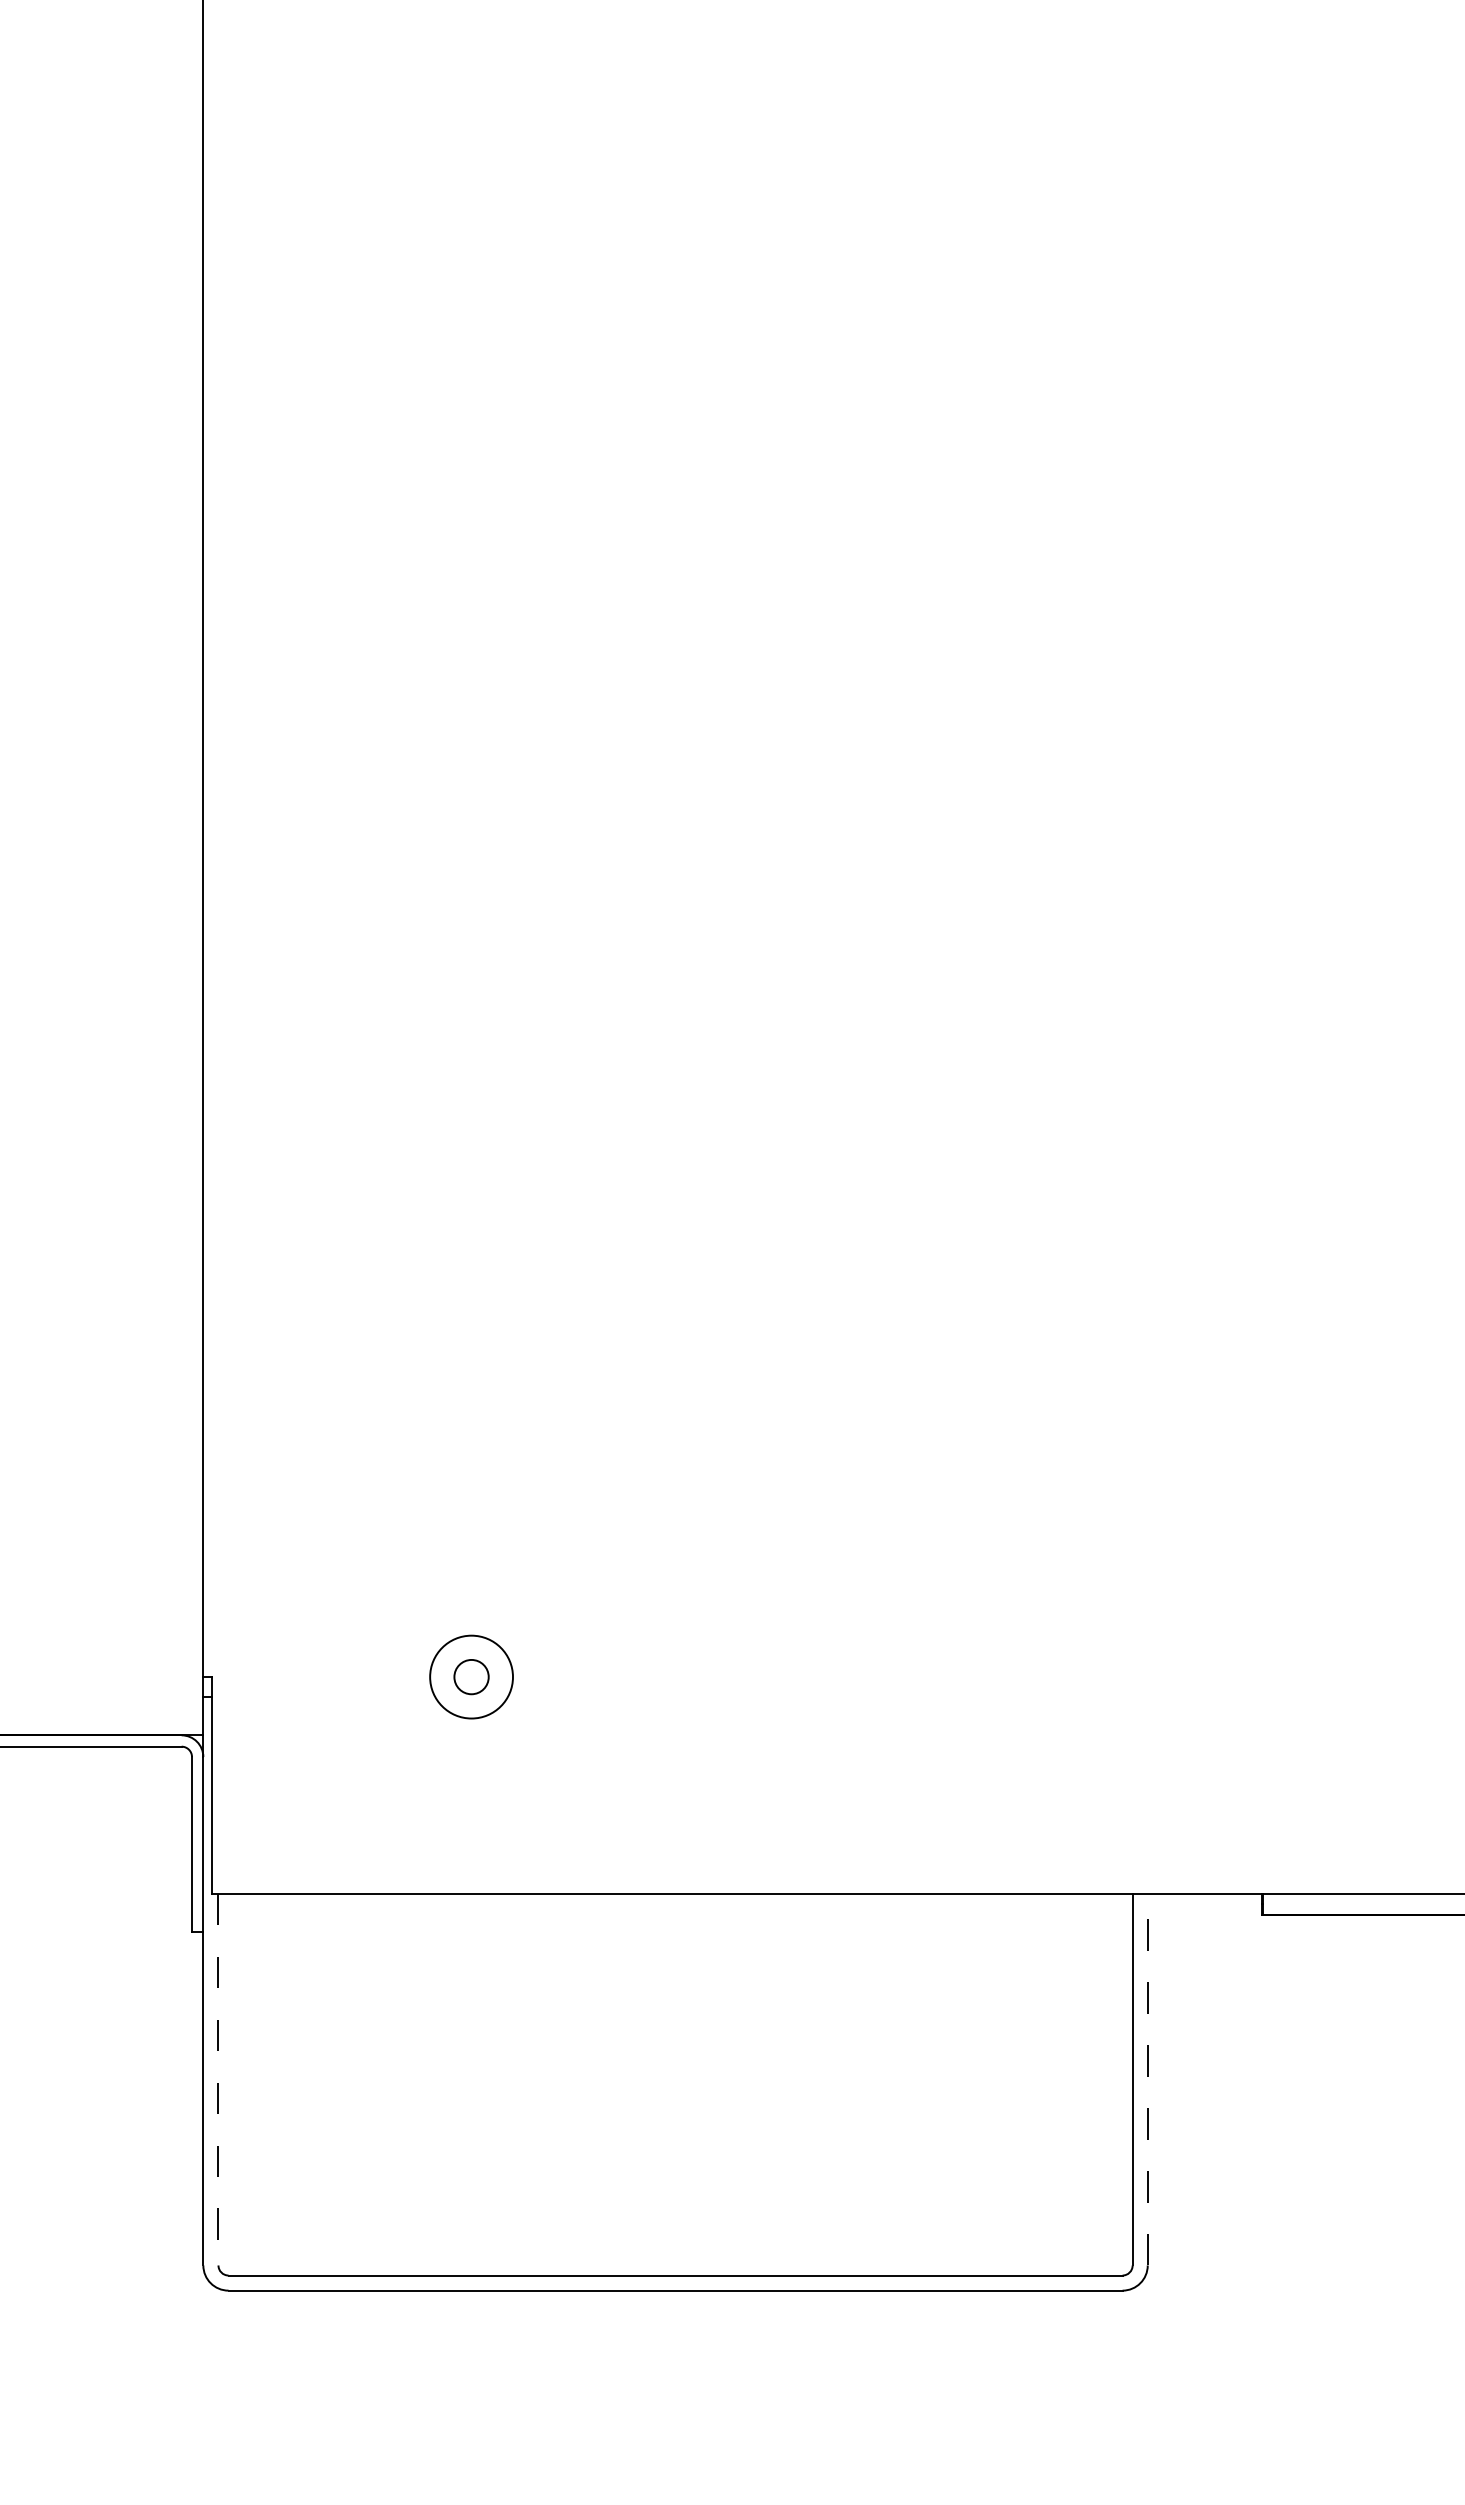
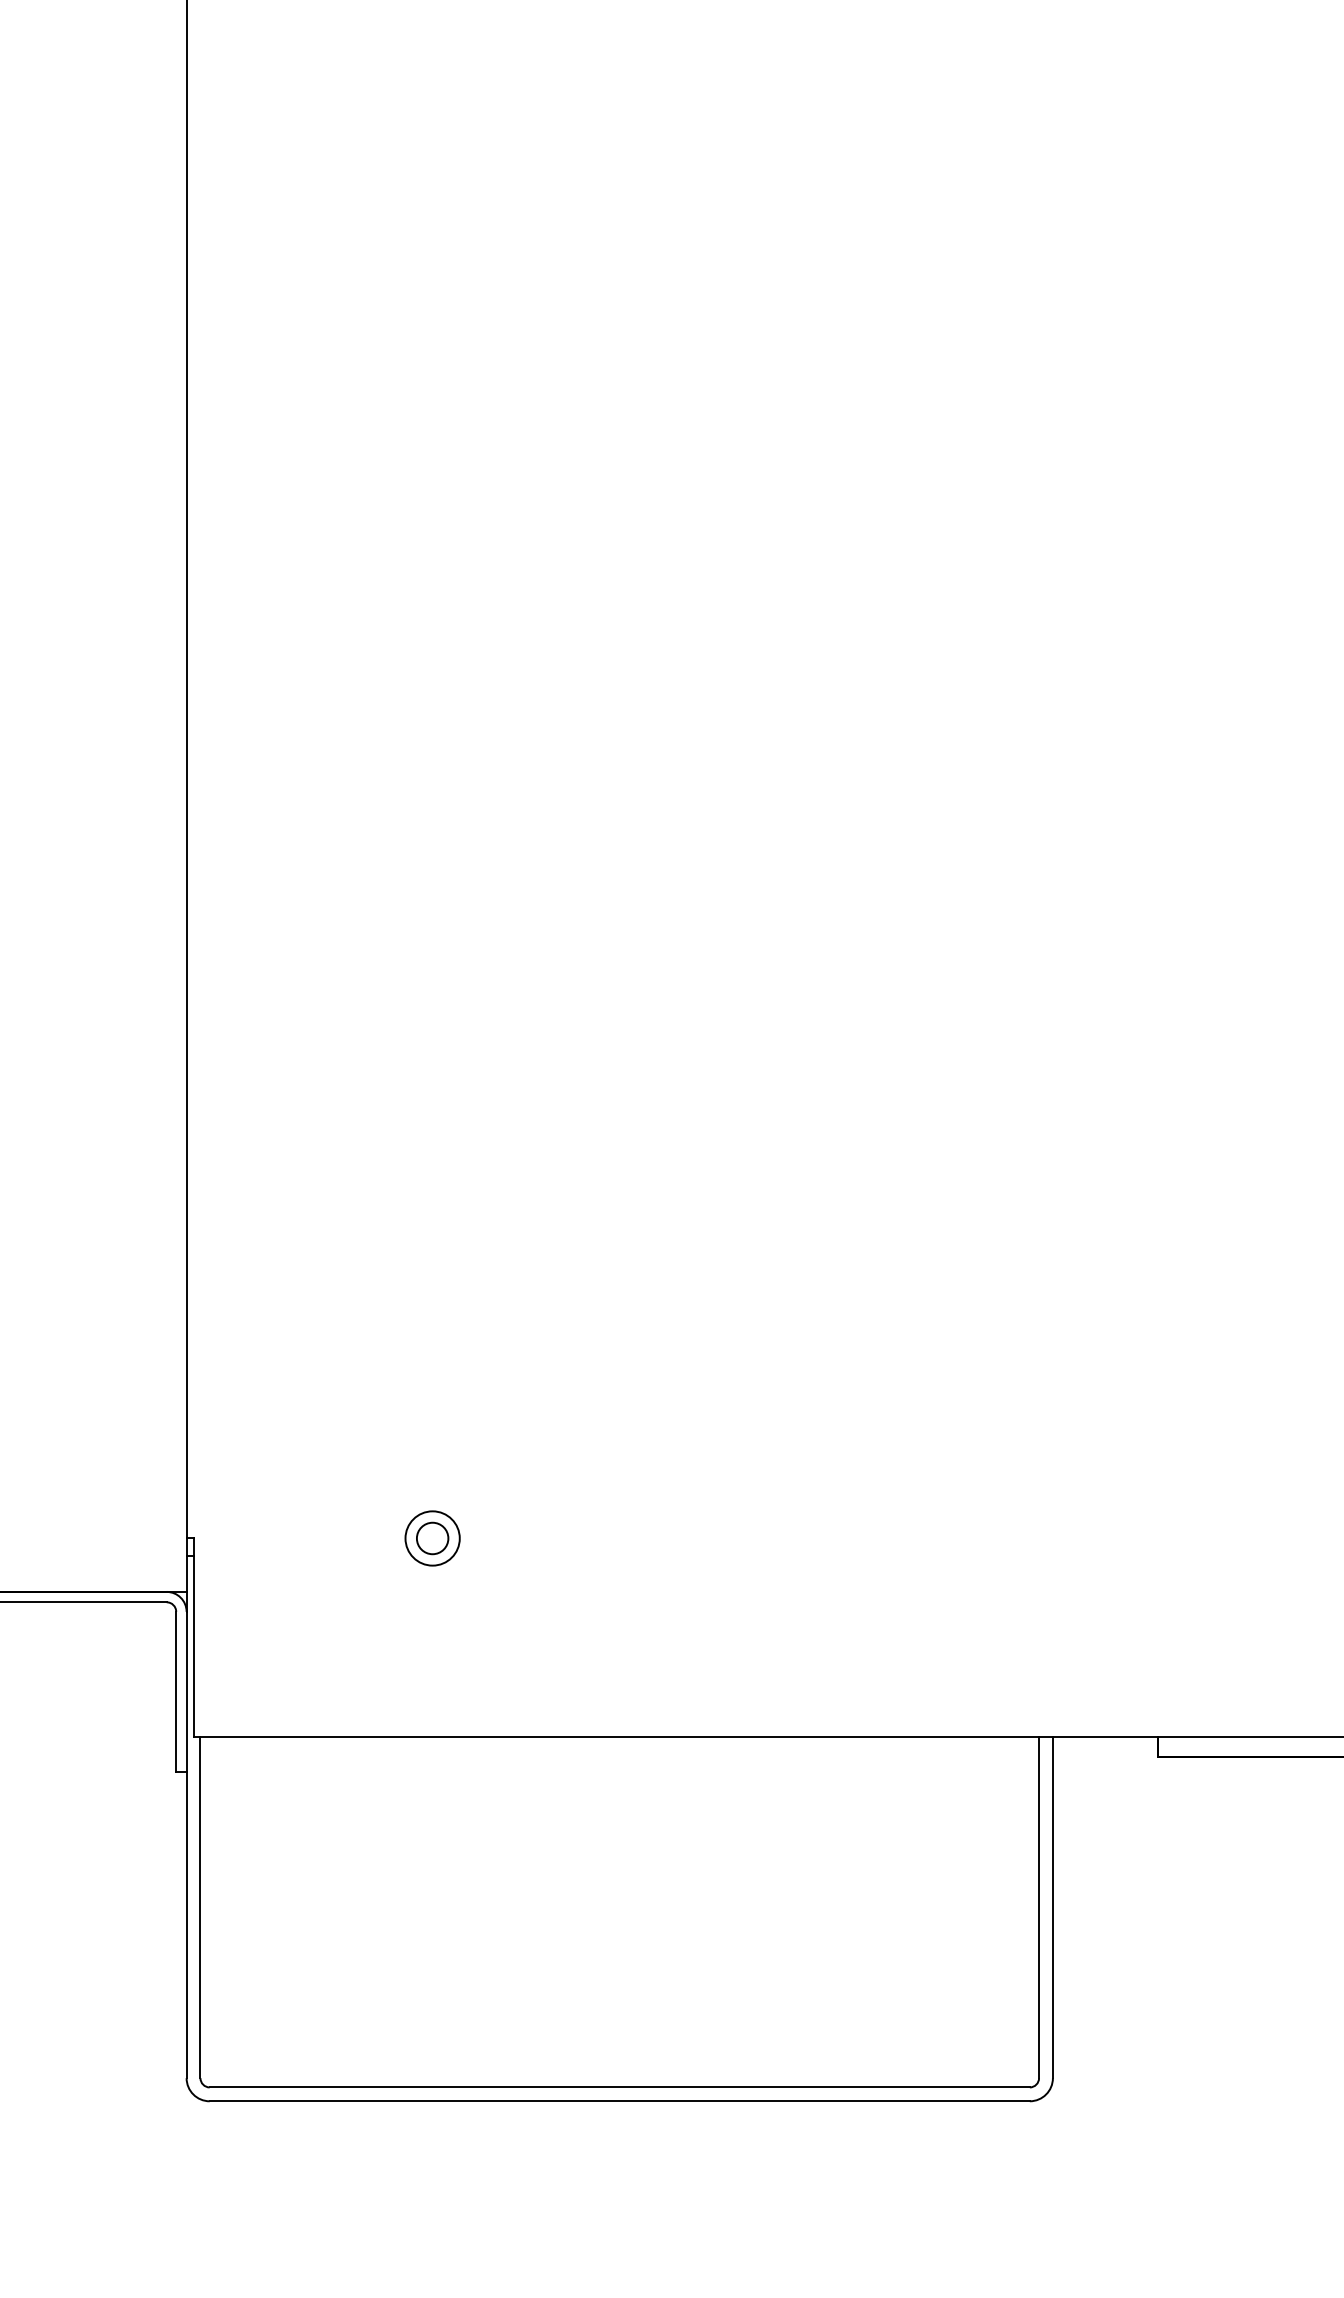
circle: (471, 1676) -> (432, 1537), size x0.71
line: (218, 2079) -> (200, 1907), dashed -> solid
line: (1147, 2079) -> (1052, 1907), dashed -> solid

